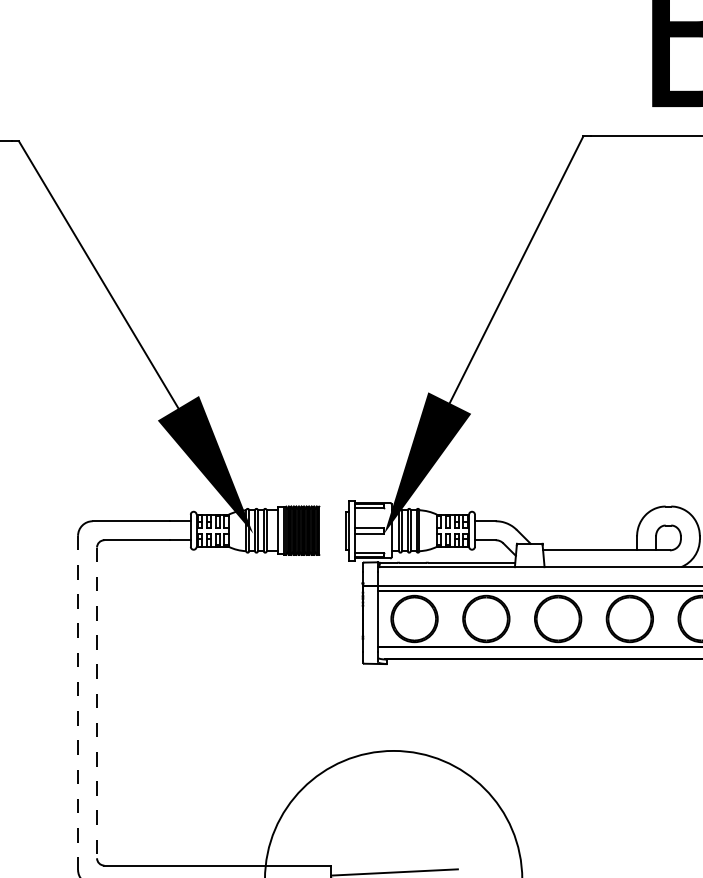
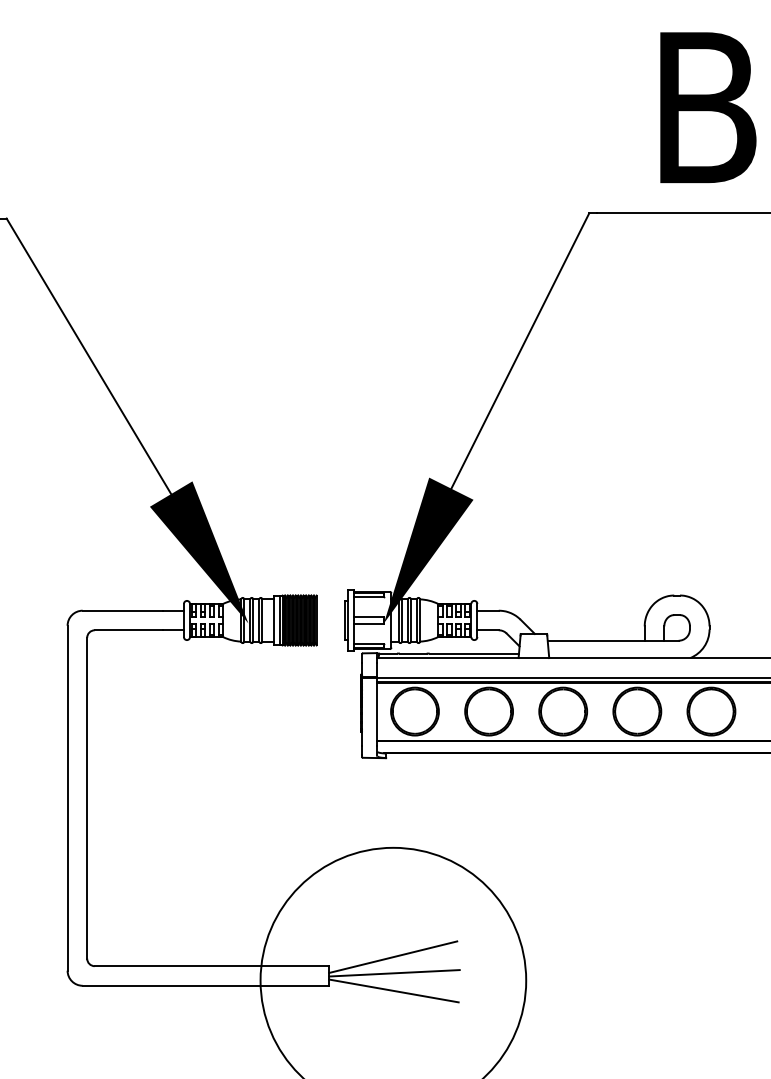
line: (77, 703) -> (67, 798), dashed -> solid
line: (97, 703) -> (87, 798), dashed -> solid
line: (393, 856) -> (393, 956), added

